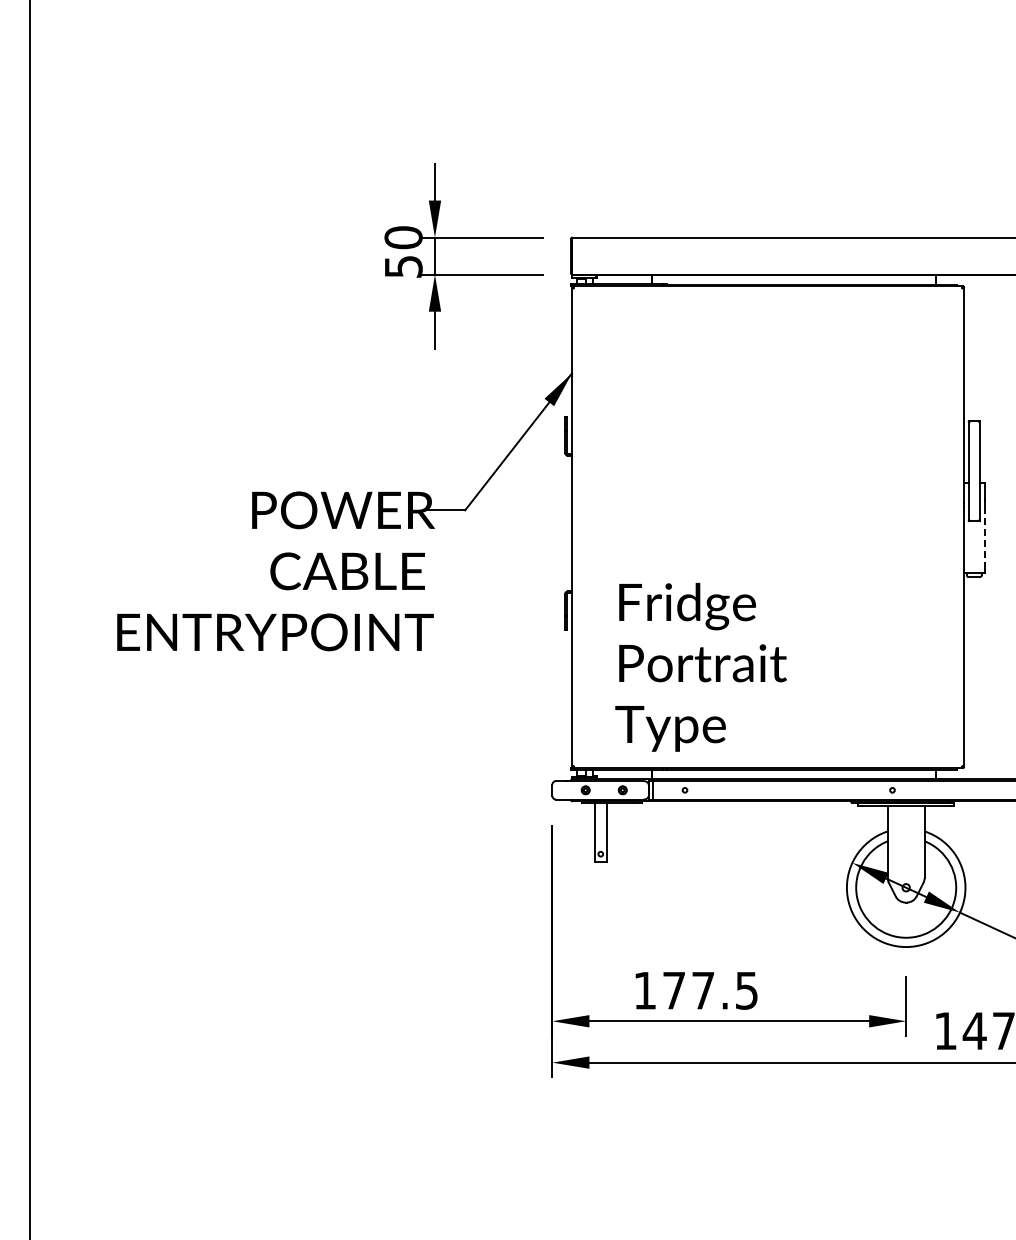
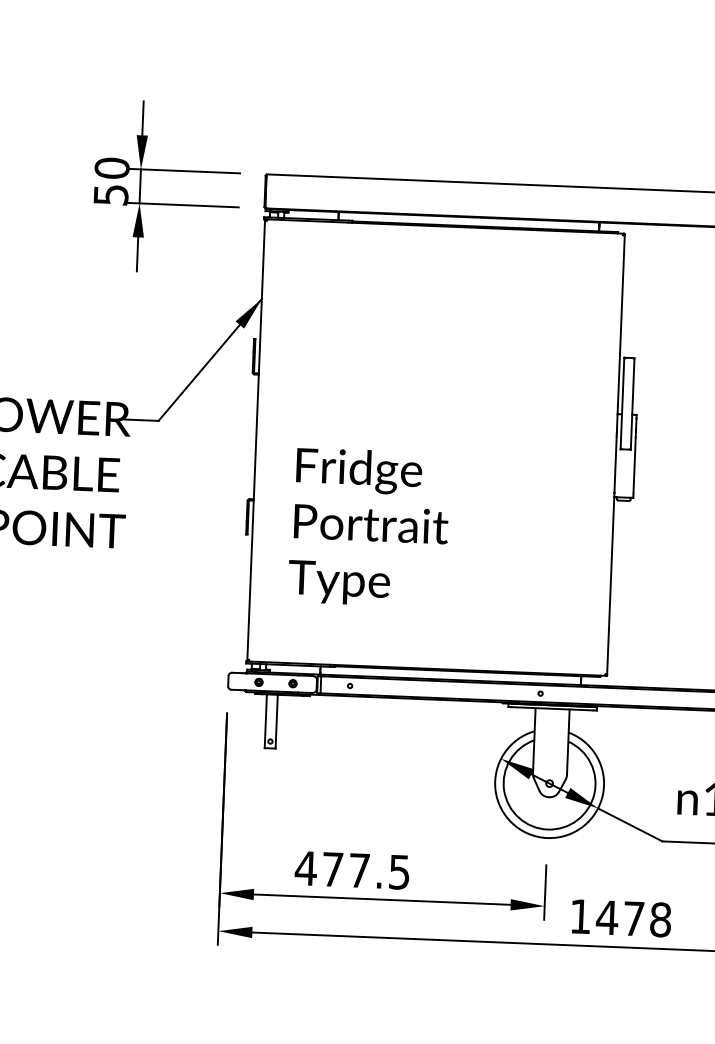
line: (984, 537) -> (634, 464), dashed -> solid
text: (700, 666) -> (368, 526), moved
text: (645, 990) -> (306, 868), 177.5 -> 477.5

